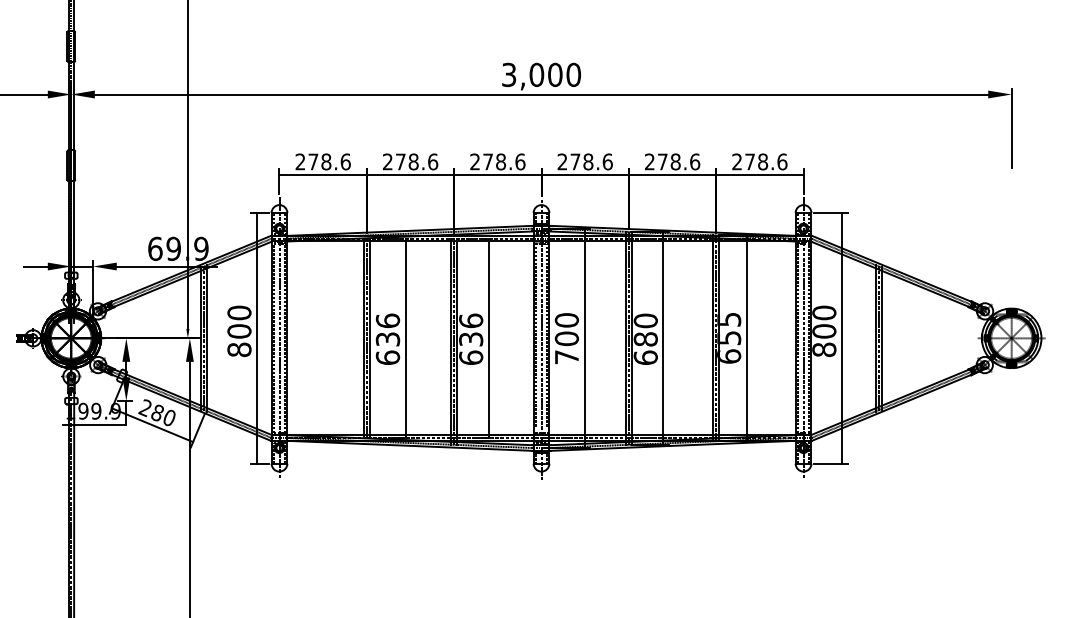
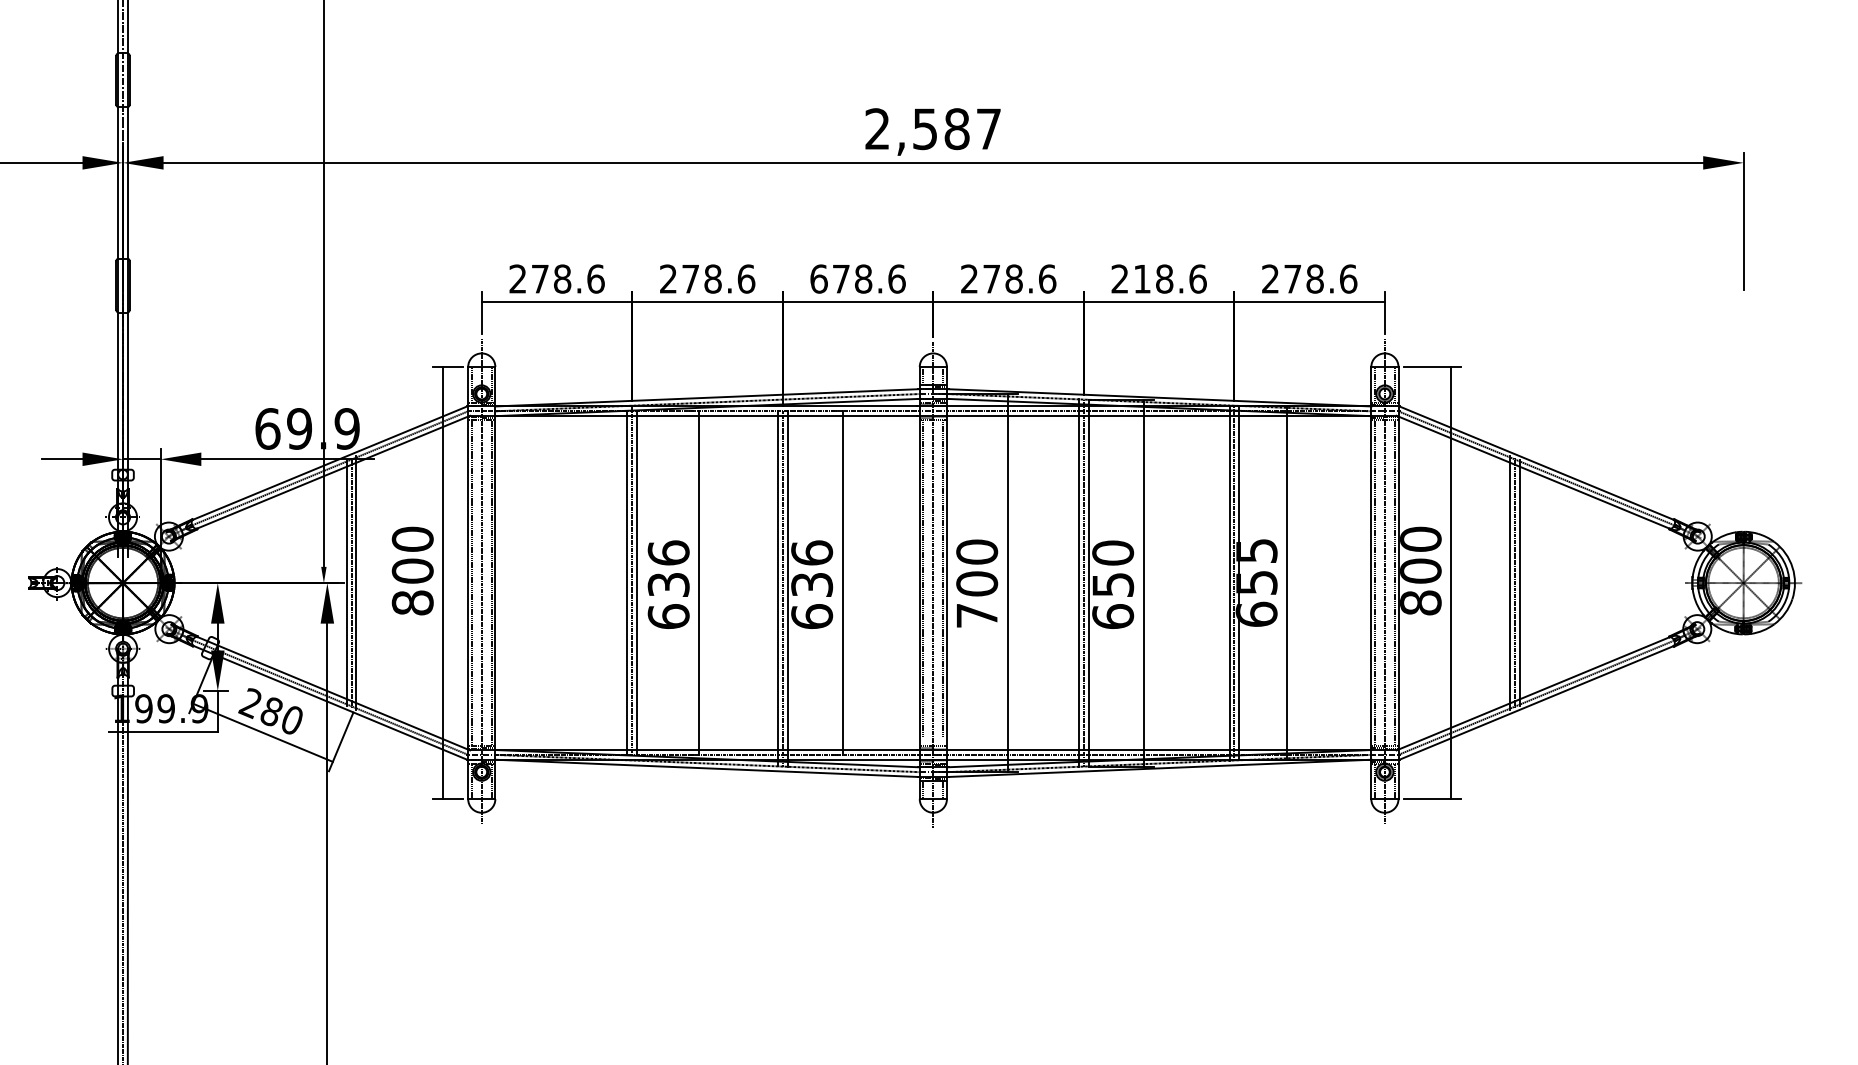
text: (541, 74) -> (933, 128), 3,000 -> 2,587
text: (475, 161) -> (819, 278), 278.6 -> 678.6
text: (662, 161) -> (1141, 278), 278.6 -> 218.6
text: (645, 339) -> (1112, 585), 680 -> 650

